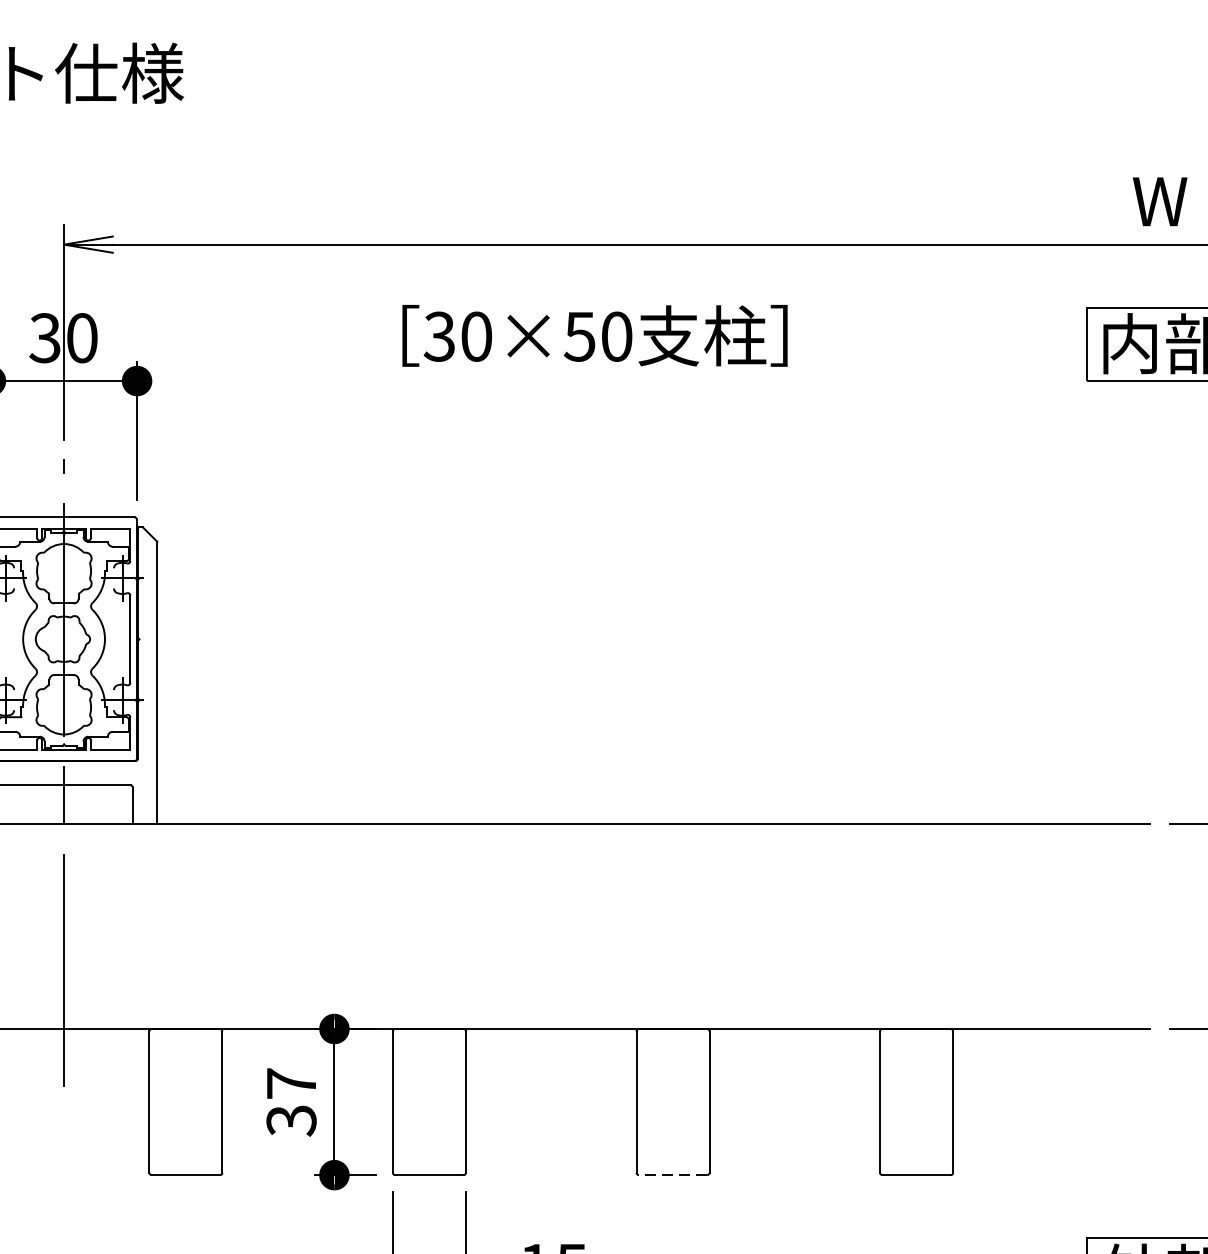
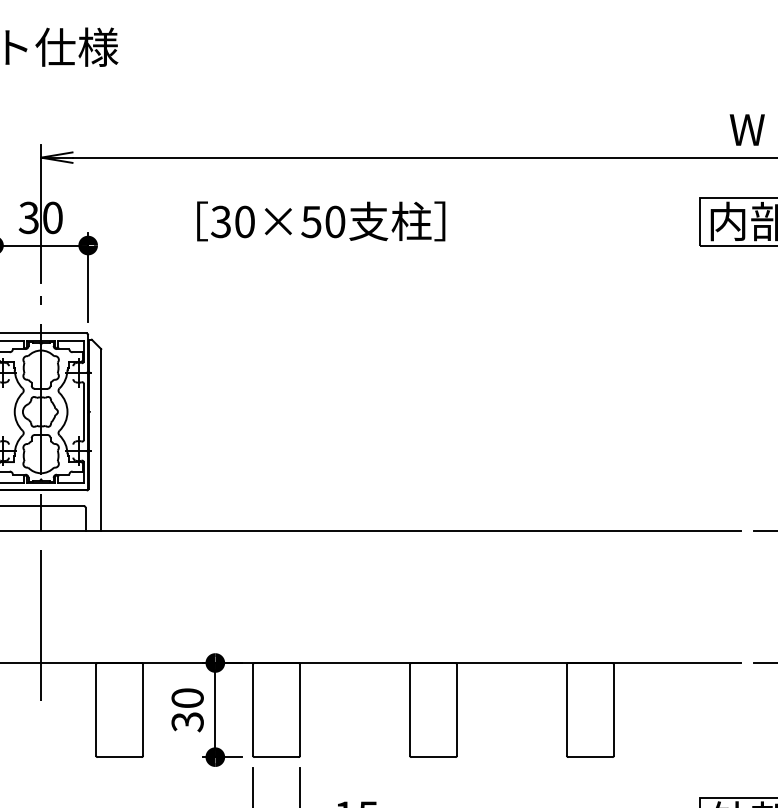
text: (595, 335) -> (321, 221), moved
text: (291, 1082) -> (187, 697), 37 -> 30
line: (673, 1175) -> (433, 757), dashed -> solid

